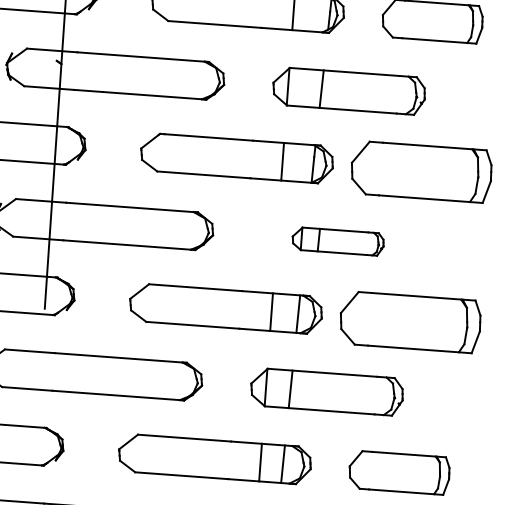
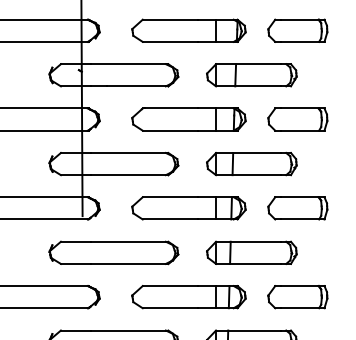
part: (420, 171) -> (297, 119), size x0.71
part: (337, 240) -> (251, 163), size x1.67
part: (409, 322) -> (297, 208), size x0.71

